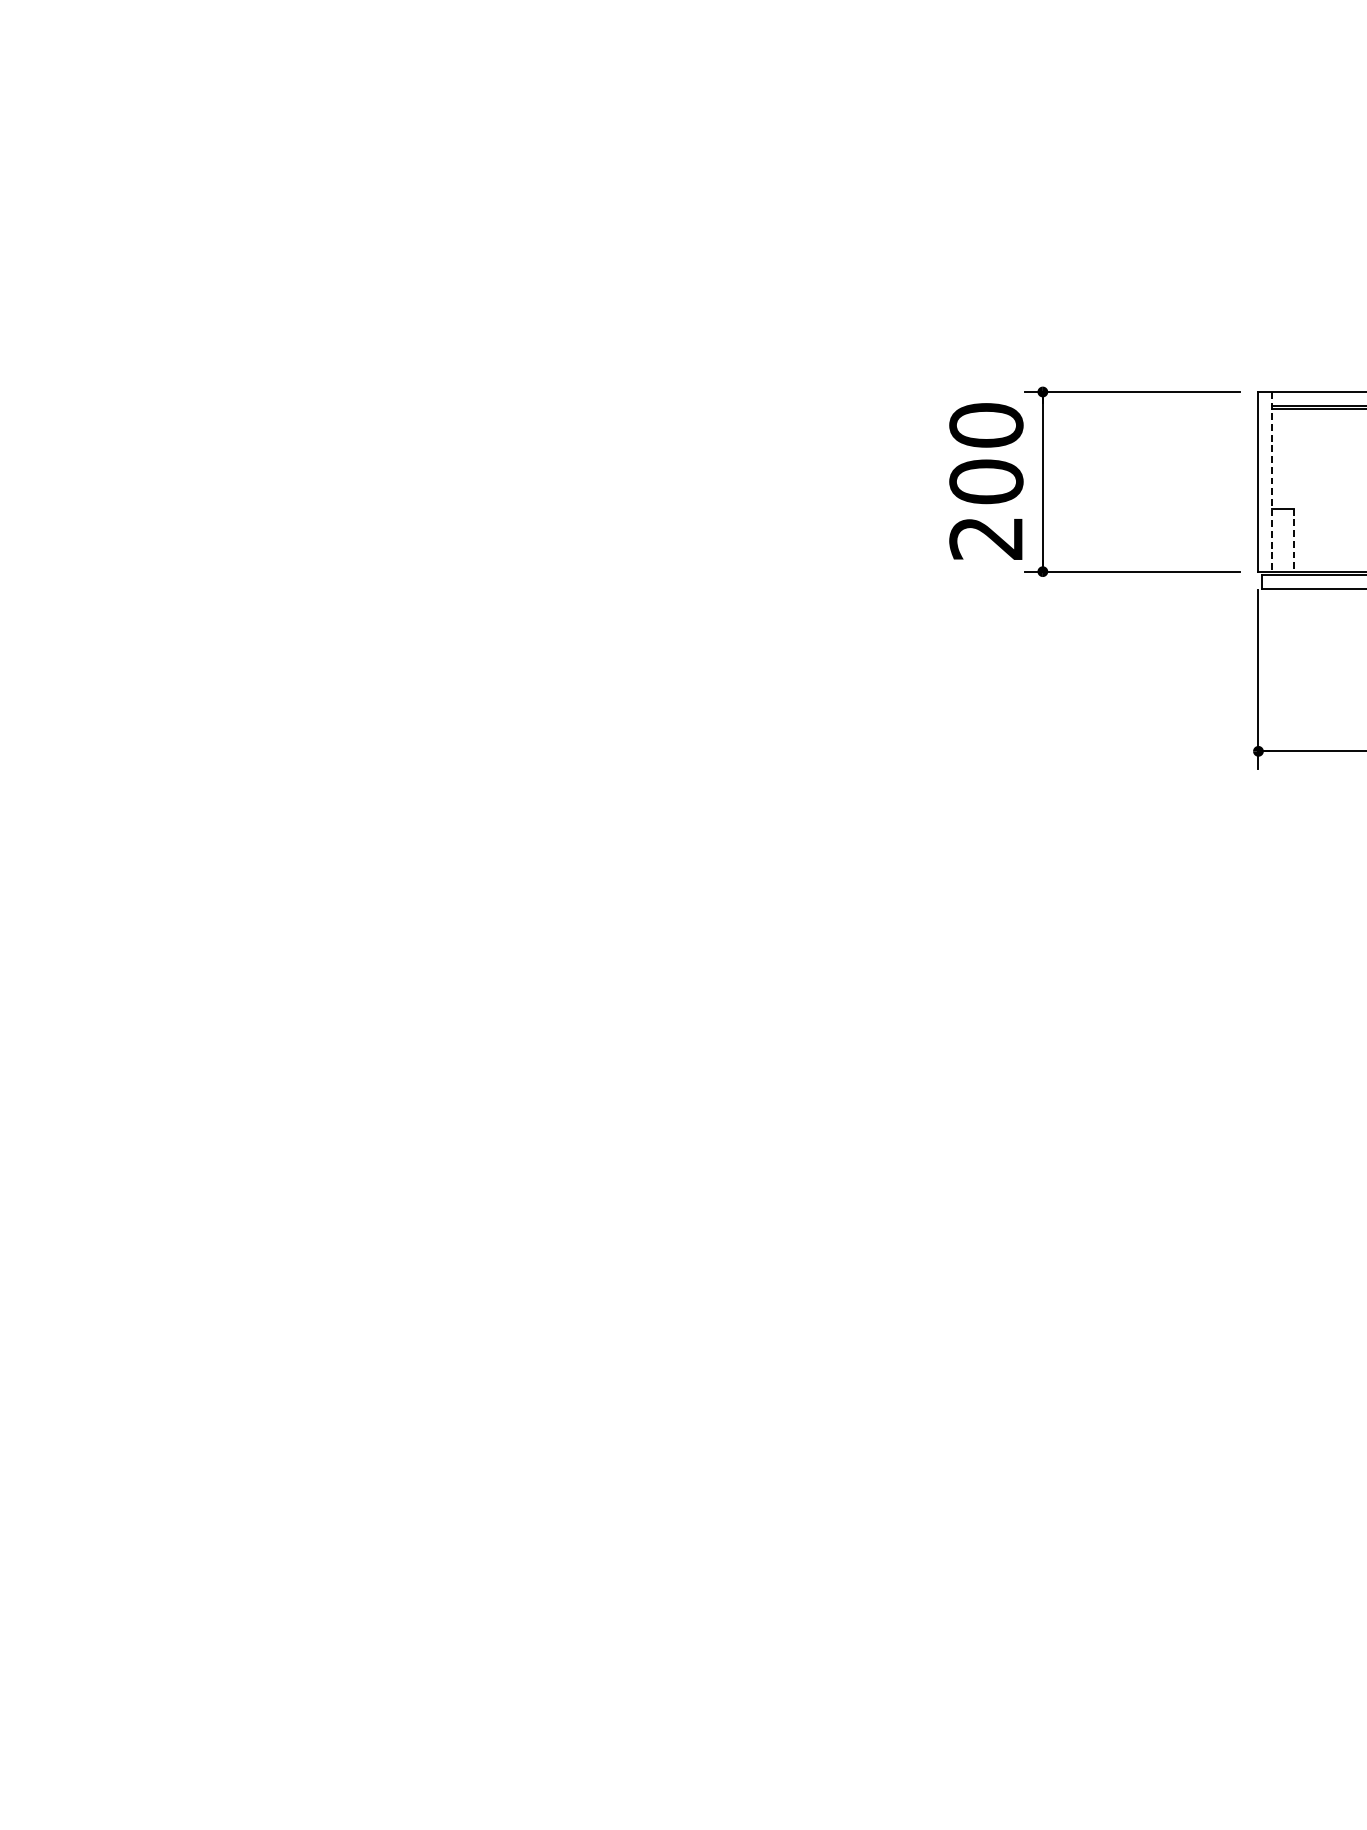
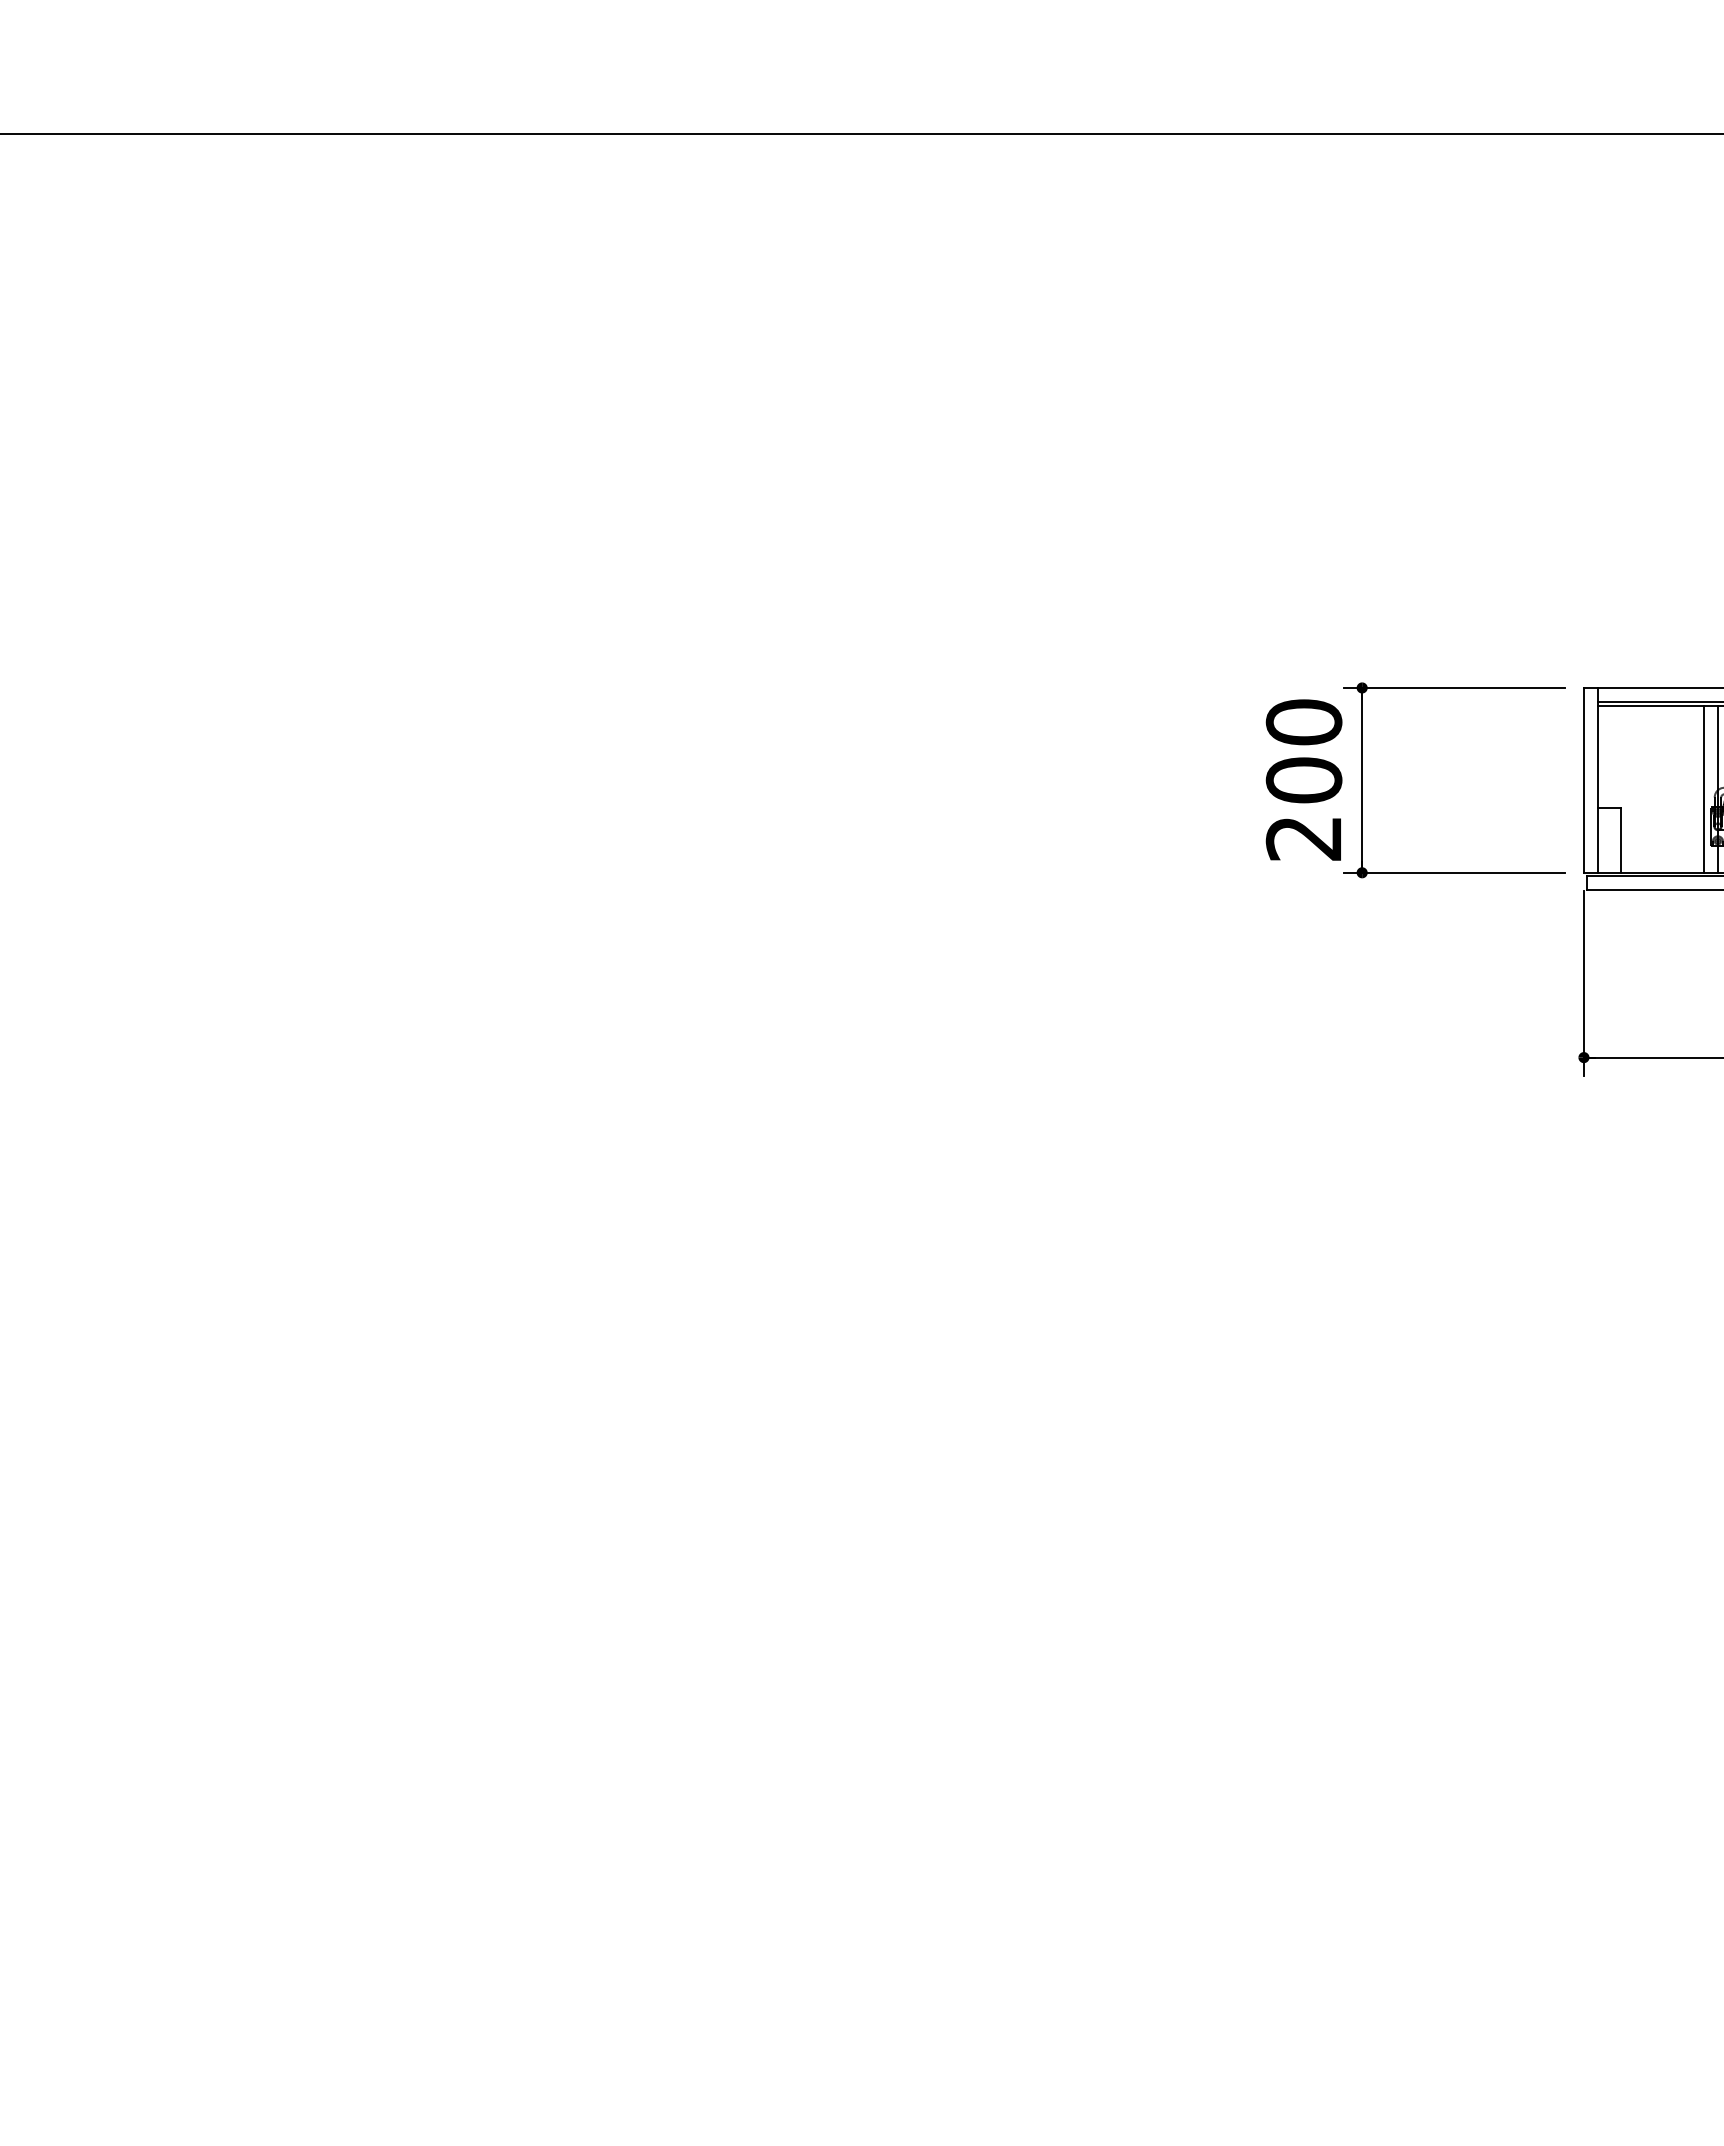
line: (1271, 481) -> (1597, 780), dashed -> solid
line: (1293, 540) -> (1620, 840), dashed -> solid

